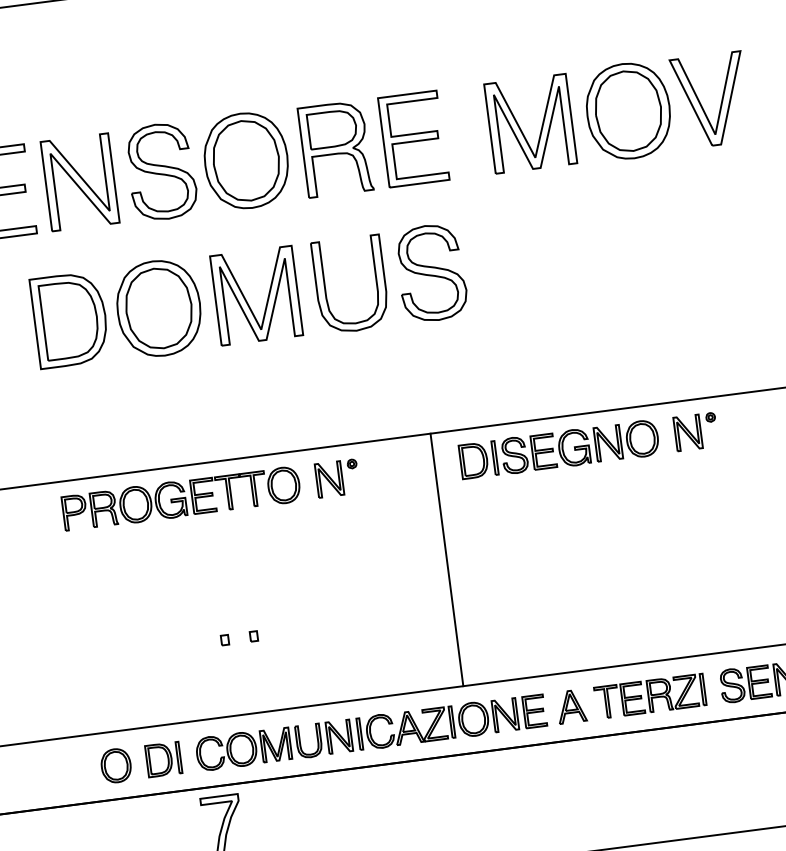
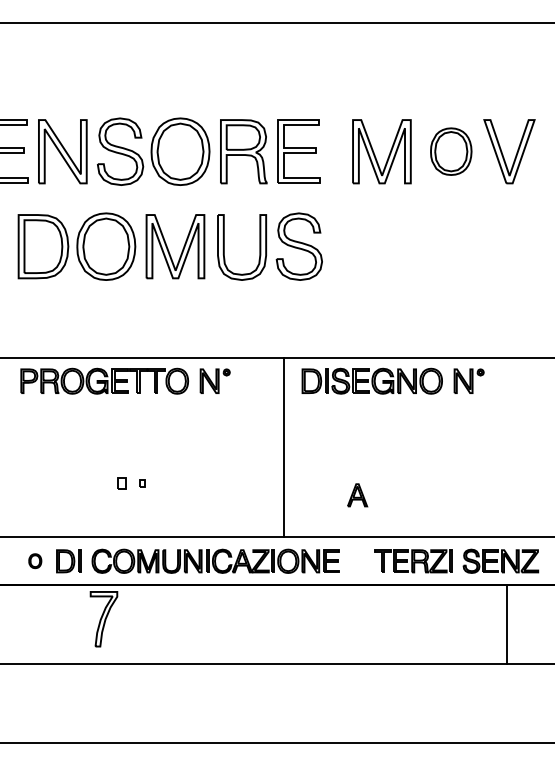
part: (628, 110) -> (451, 151), size x0.7
part: (225, 639) -> (122, 483), size x1.6
part: (571, 706) -> (357, 495), moved
part: (116, 764) -> (35, 560), size x0.6

